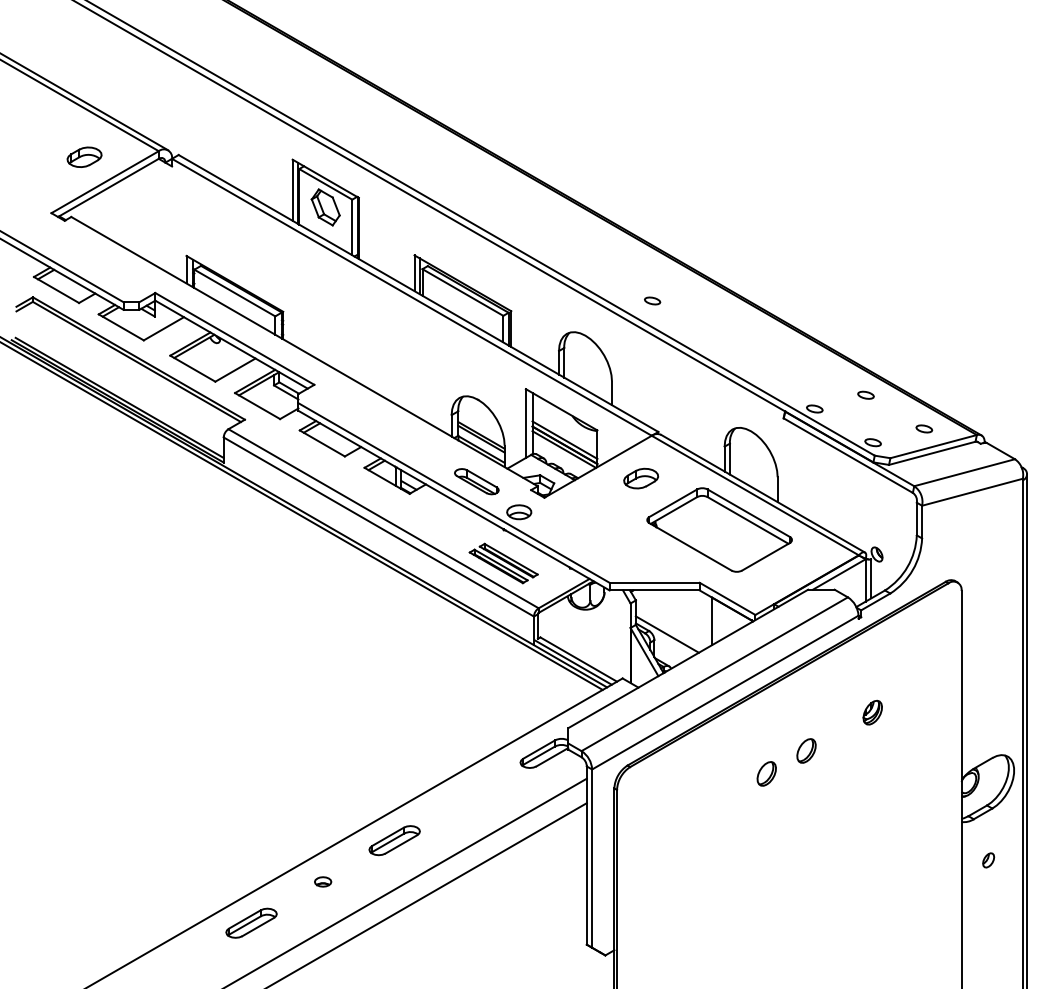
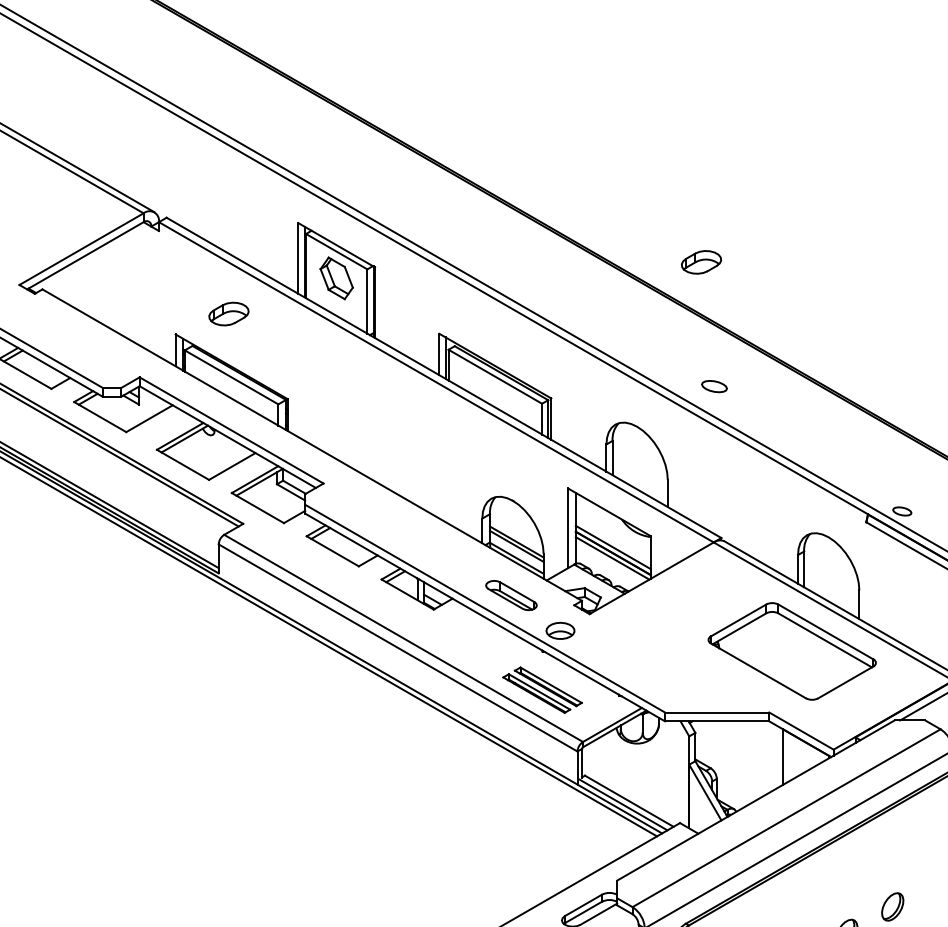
part: (84, 156) -> (228, 313), moved
part: (652, 300) -> (714, 385), size x1.4
part: (641, 478) -> (701, 262), moved
line: (666, 634) -> (730, 772), removed

